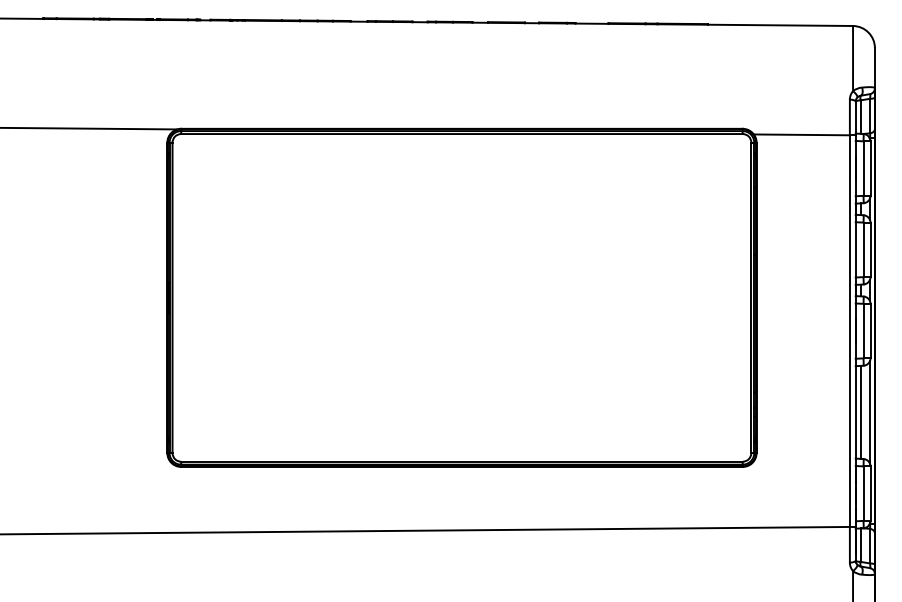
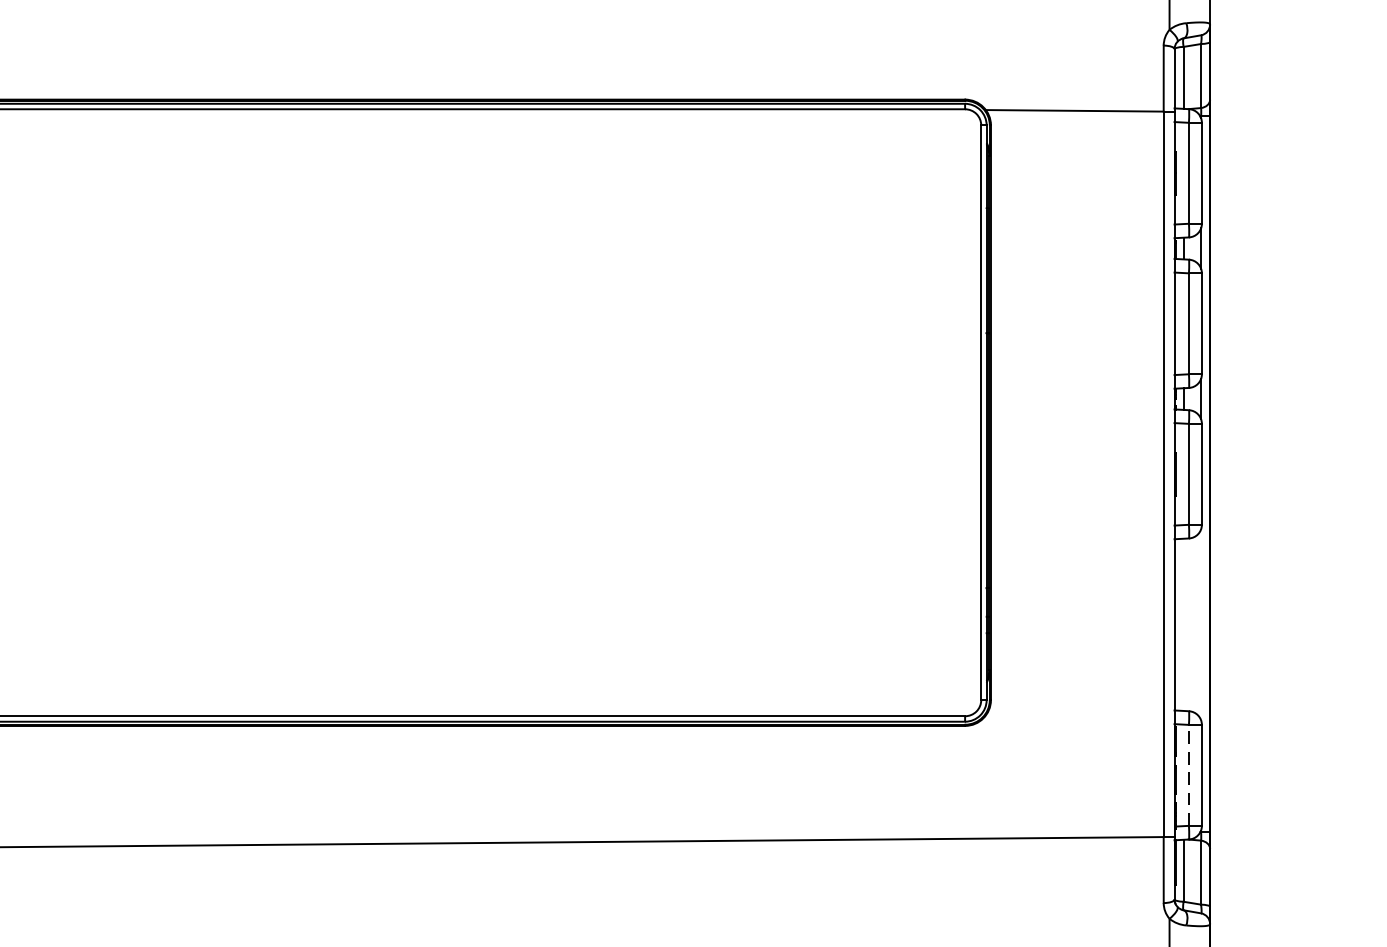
line: (860, 411) -> (1183, 623), removed
line: (870, 411) -> (1201, 623), removed
line: (863, 493) -> (1188, 775), solid -> dashed

